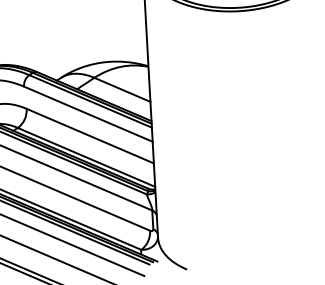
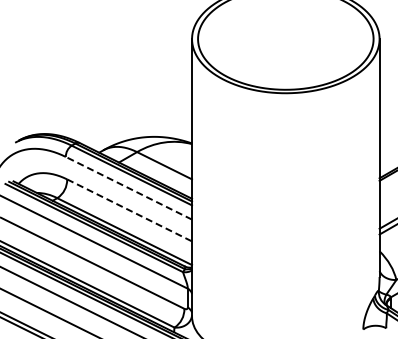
line: (87, 114) -> (128, 188), solid -> dashed
line: (90, 136) -> (129, 210), solid -> dashed

